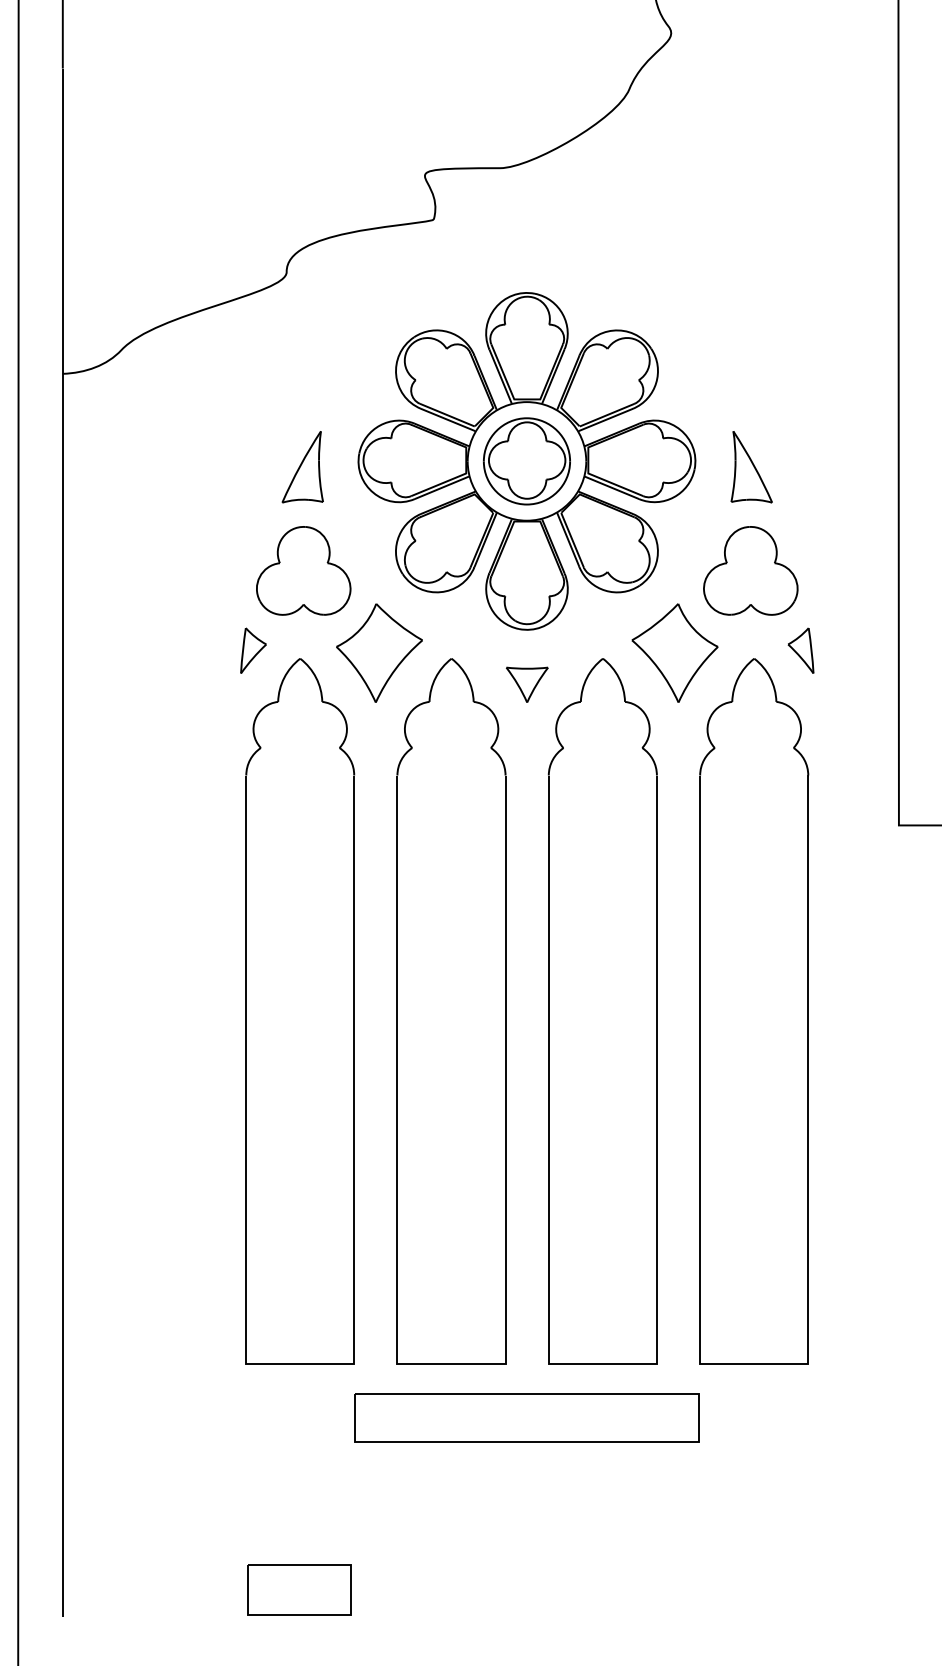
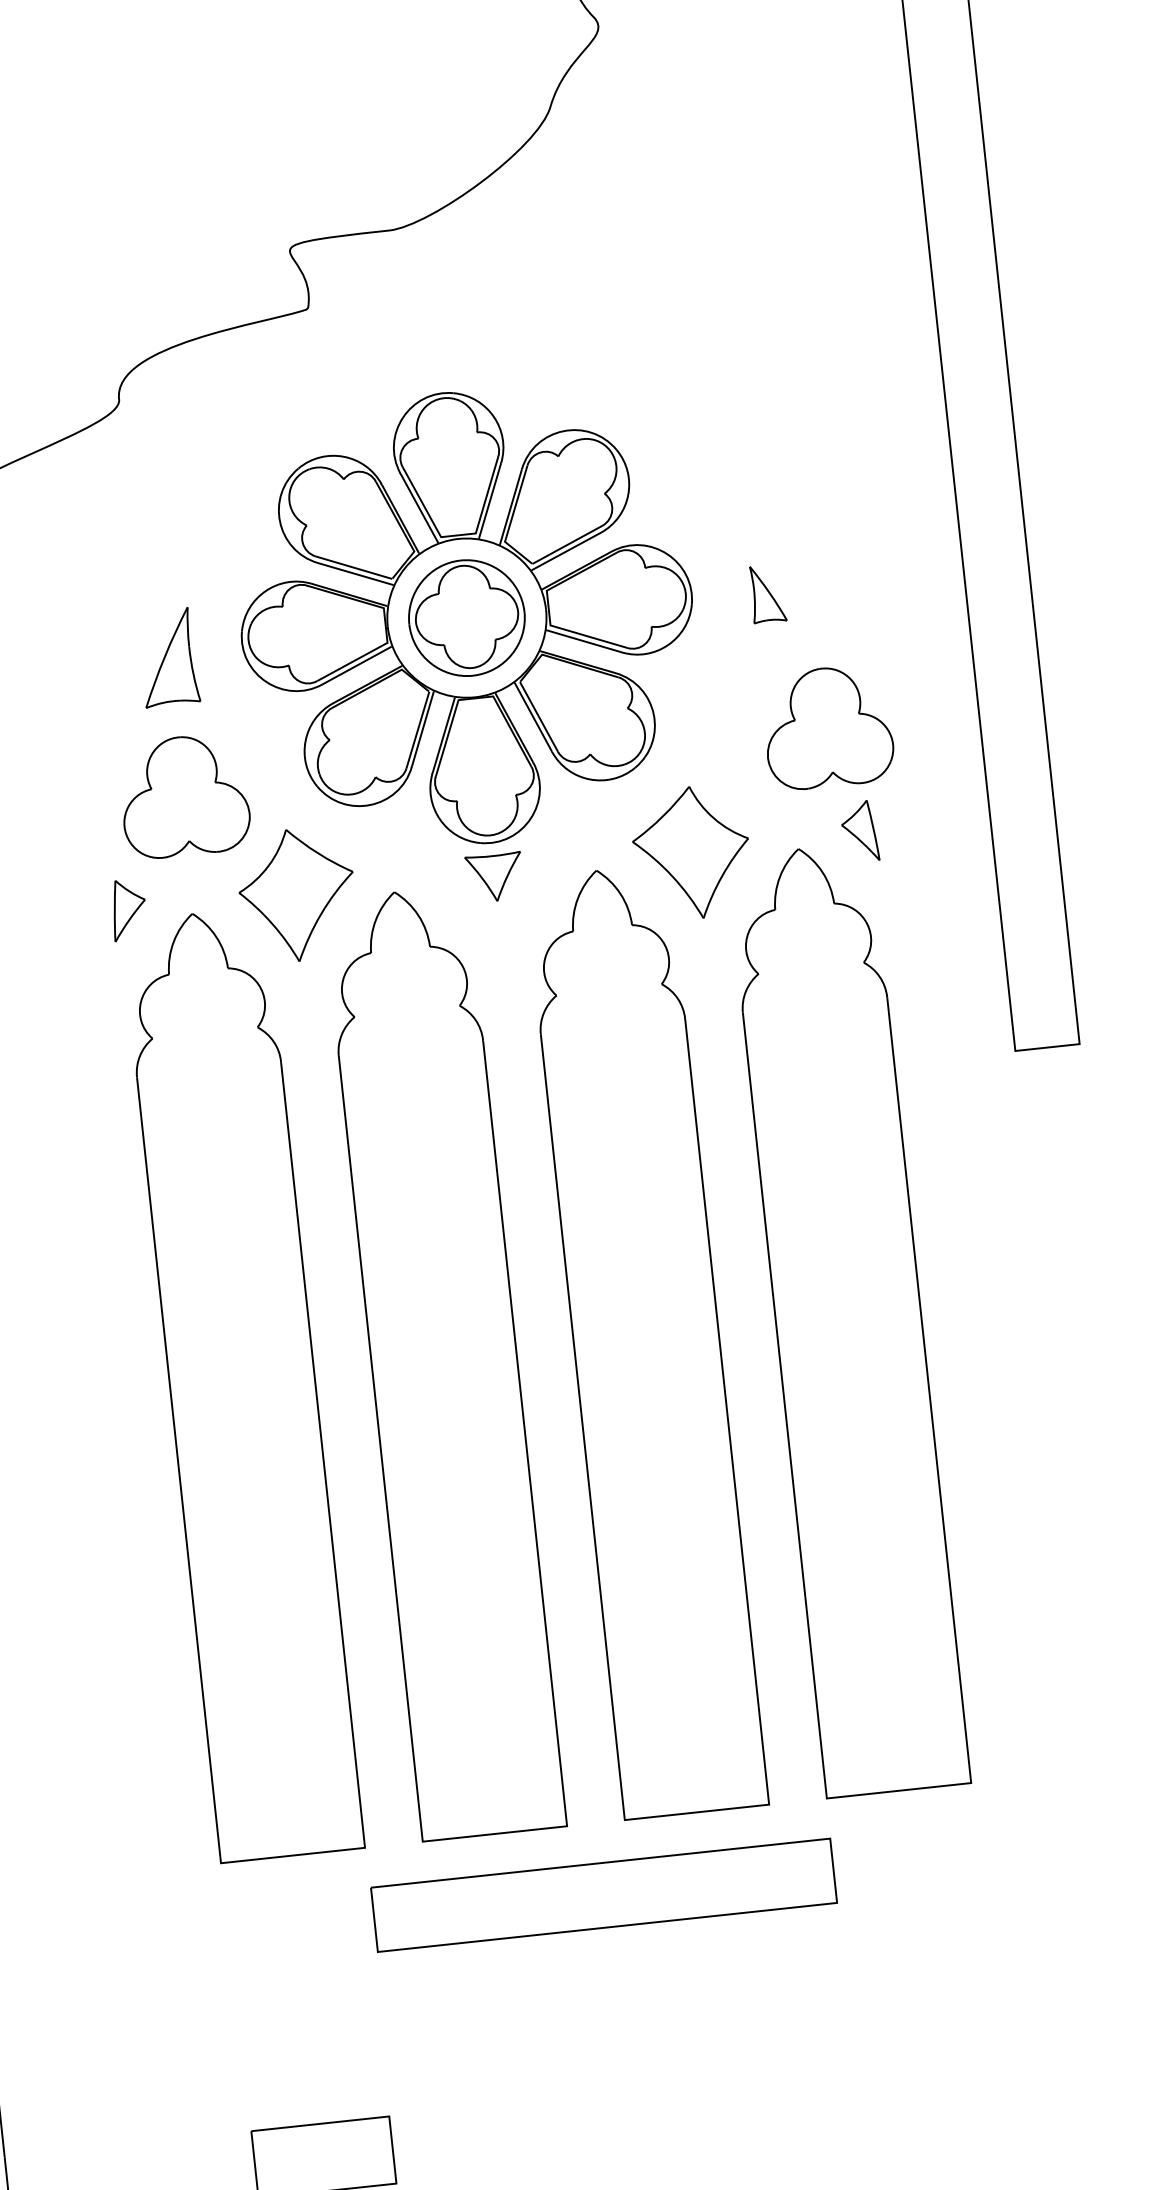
part: (751, 467) -> (767, 594), size x0.6
part: (750, 570) -> (827, 726), moved
part: (527, 684) -> (495, 877), moved

